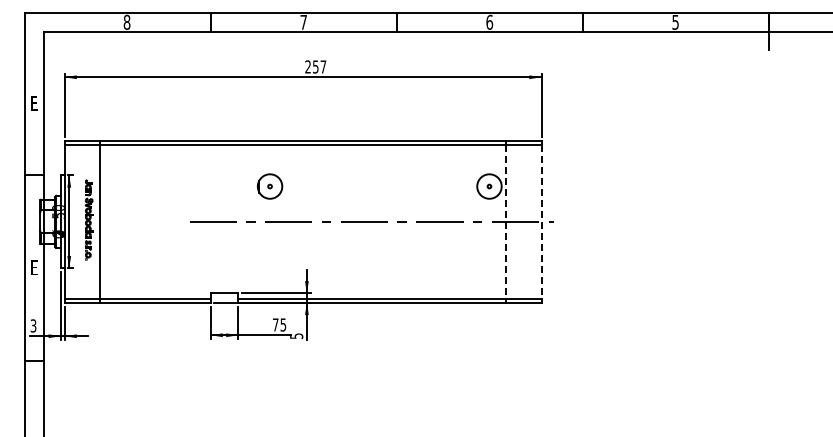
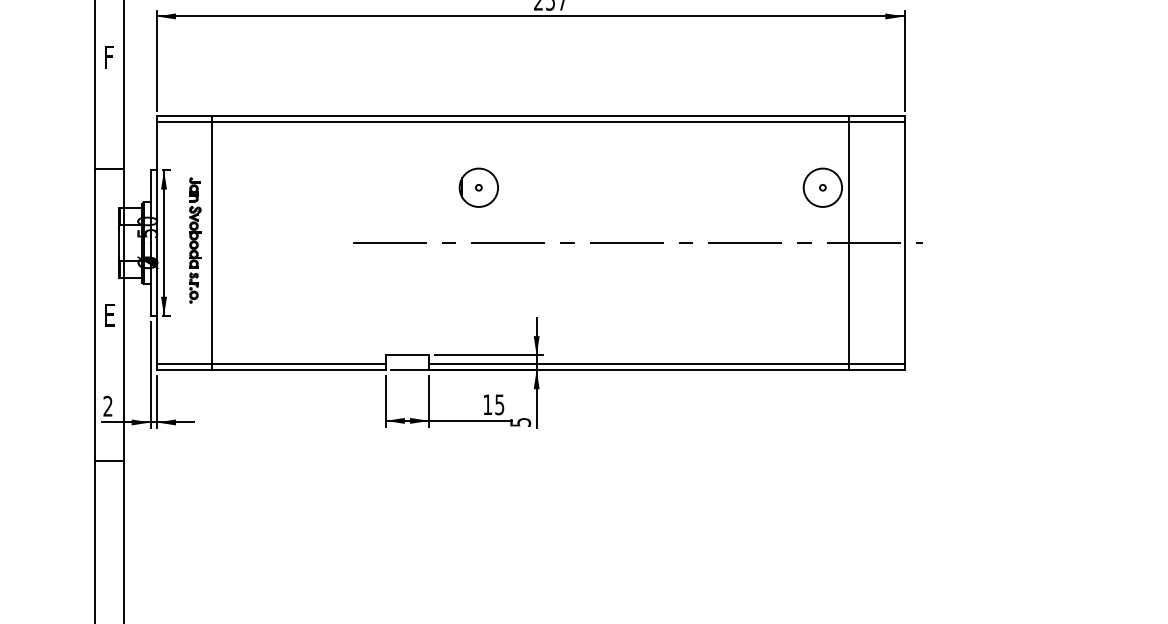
text: (34, 103) -> (109, 57), E -> F
line: (506, 222) -> (849, 244), dashed -> solid
line: (541, 222) -> (904, 244), dashed -> solid
text: (275, 324) -> (487, 404), 75 -> 15
text: (33, 325) -> (108, 405), 3 -> 2

